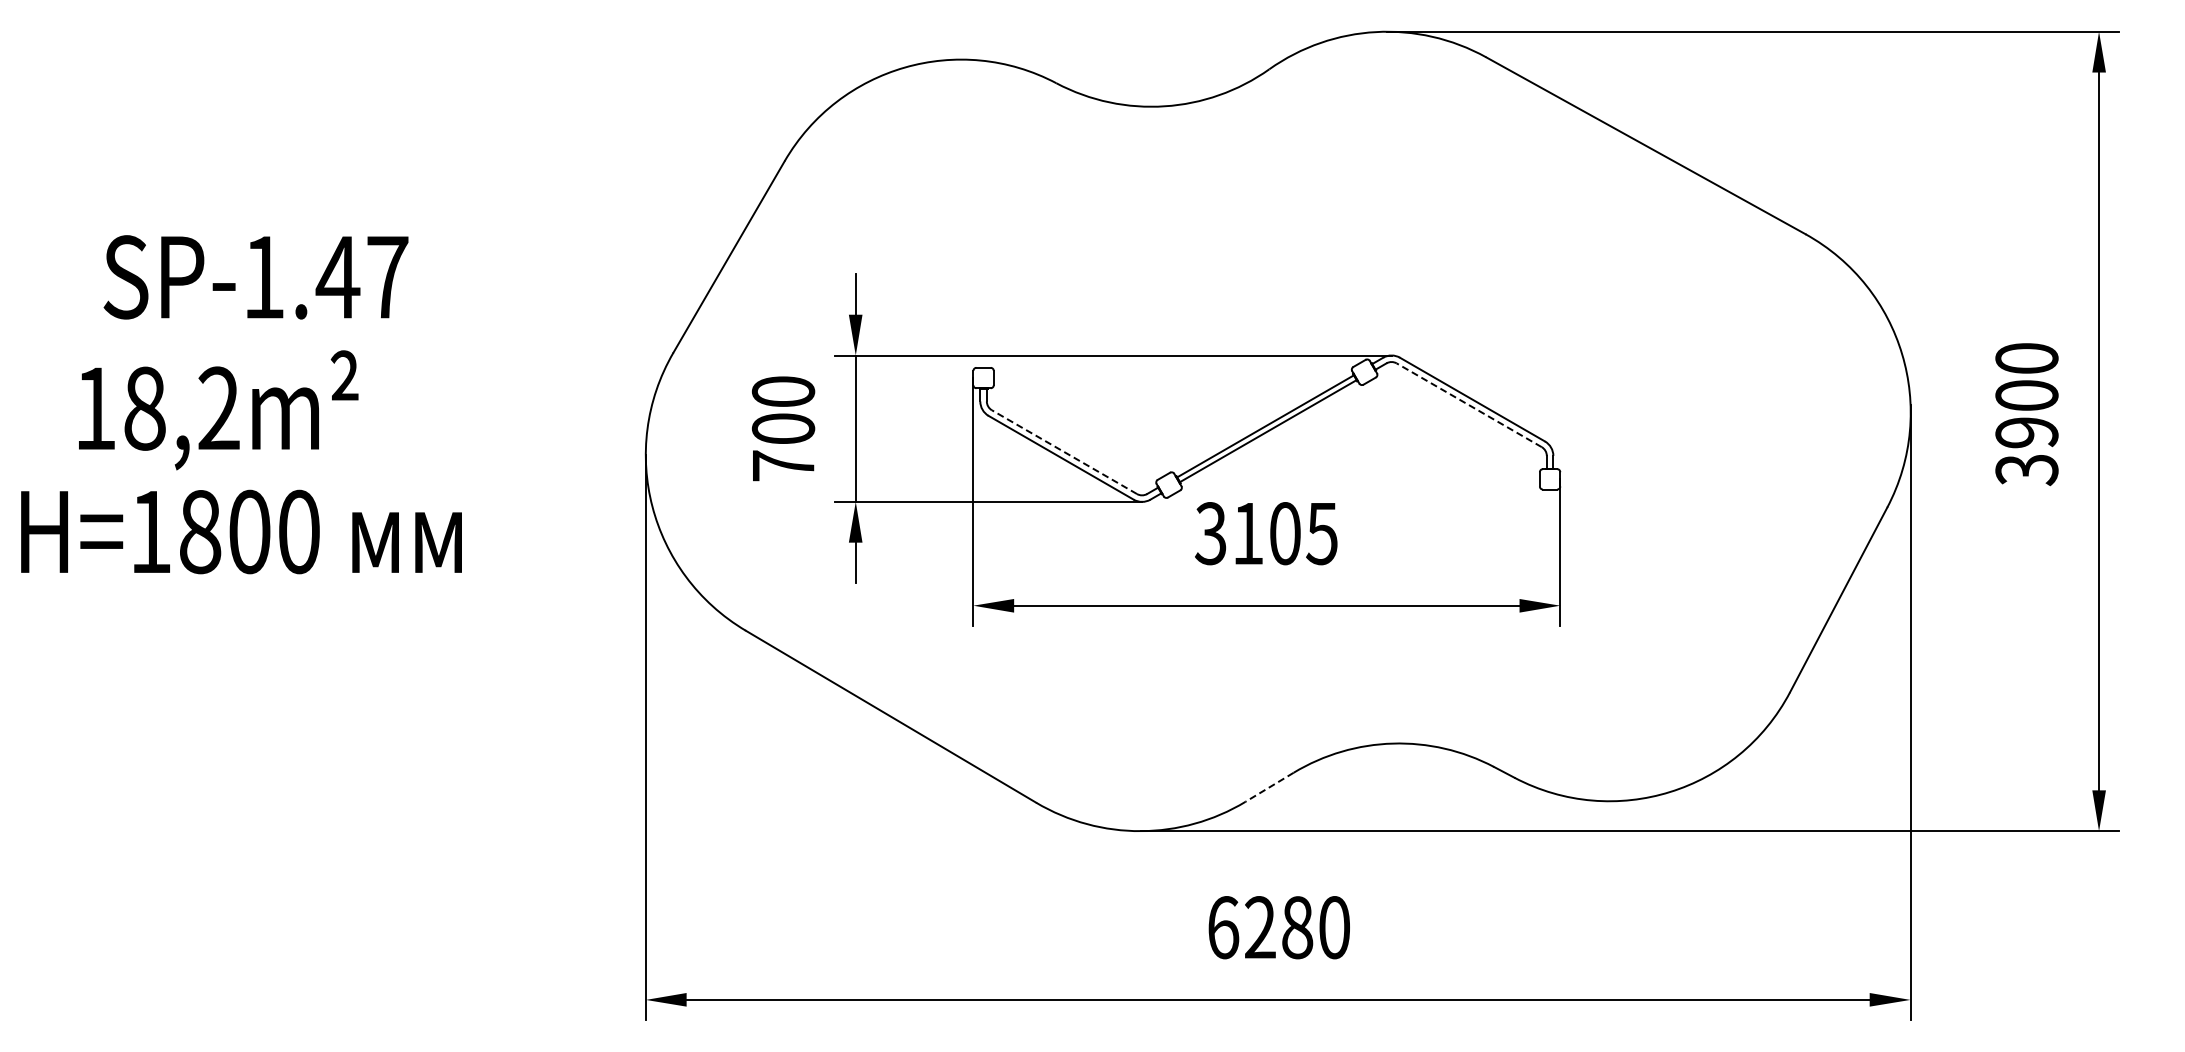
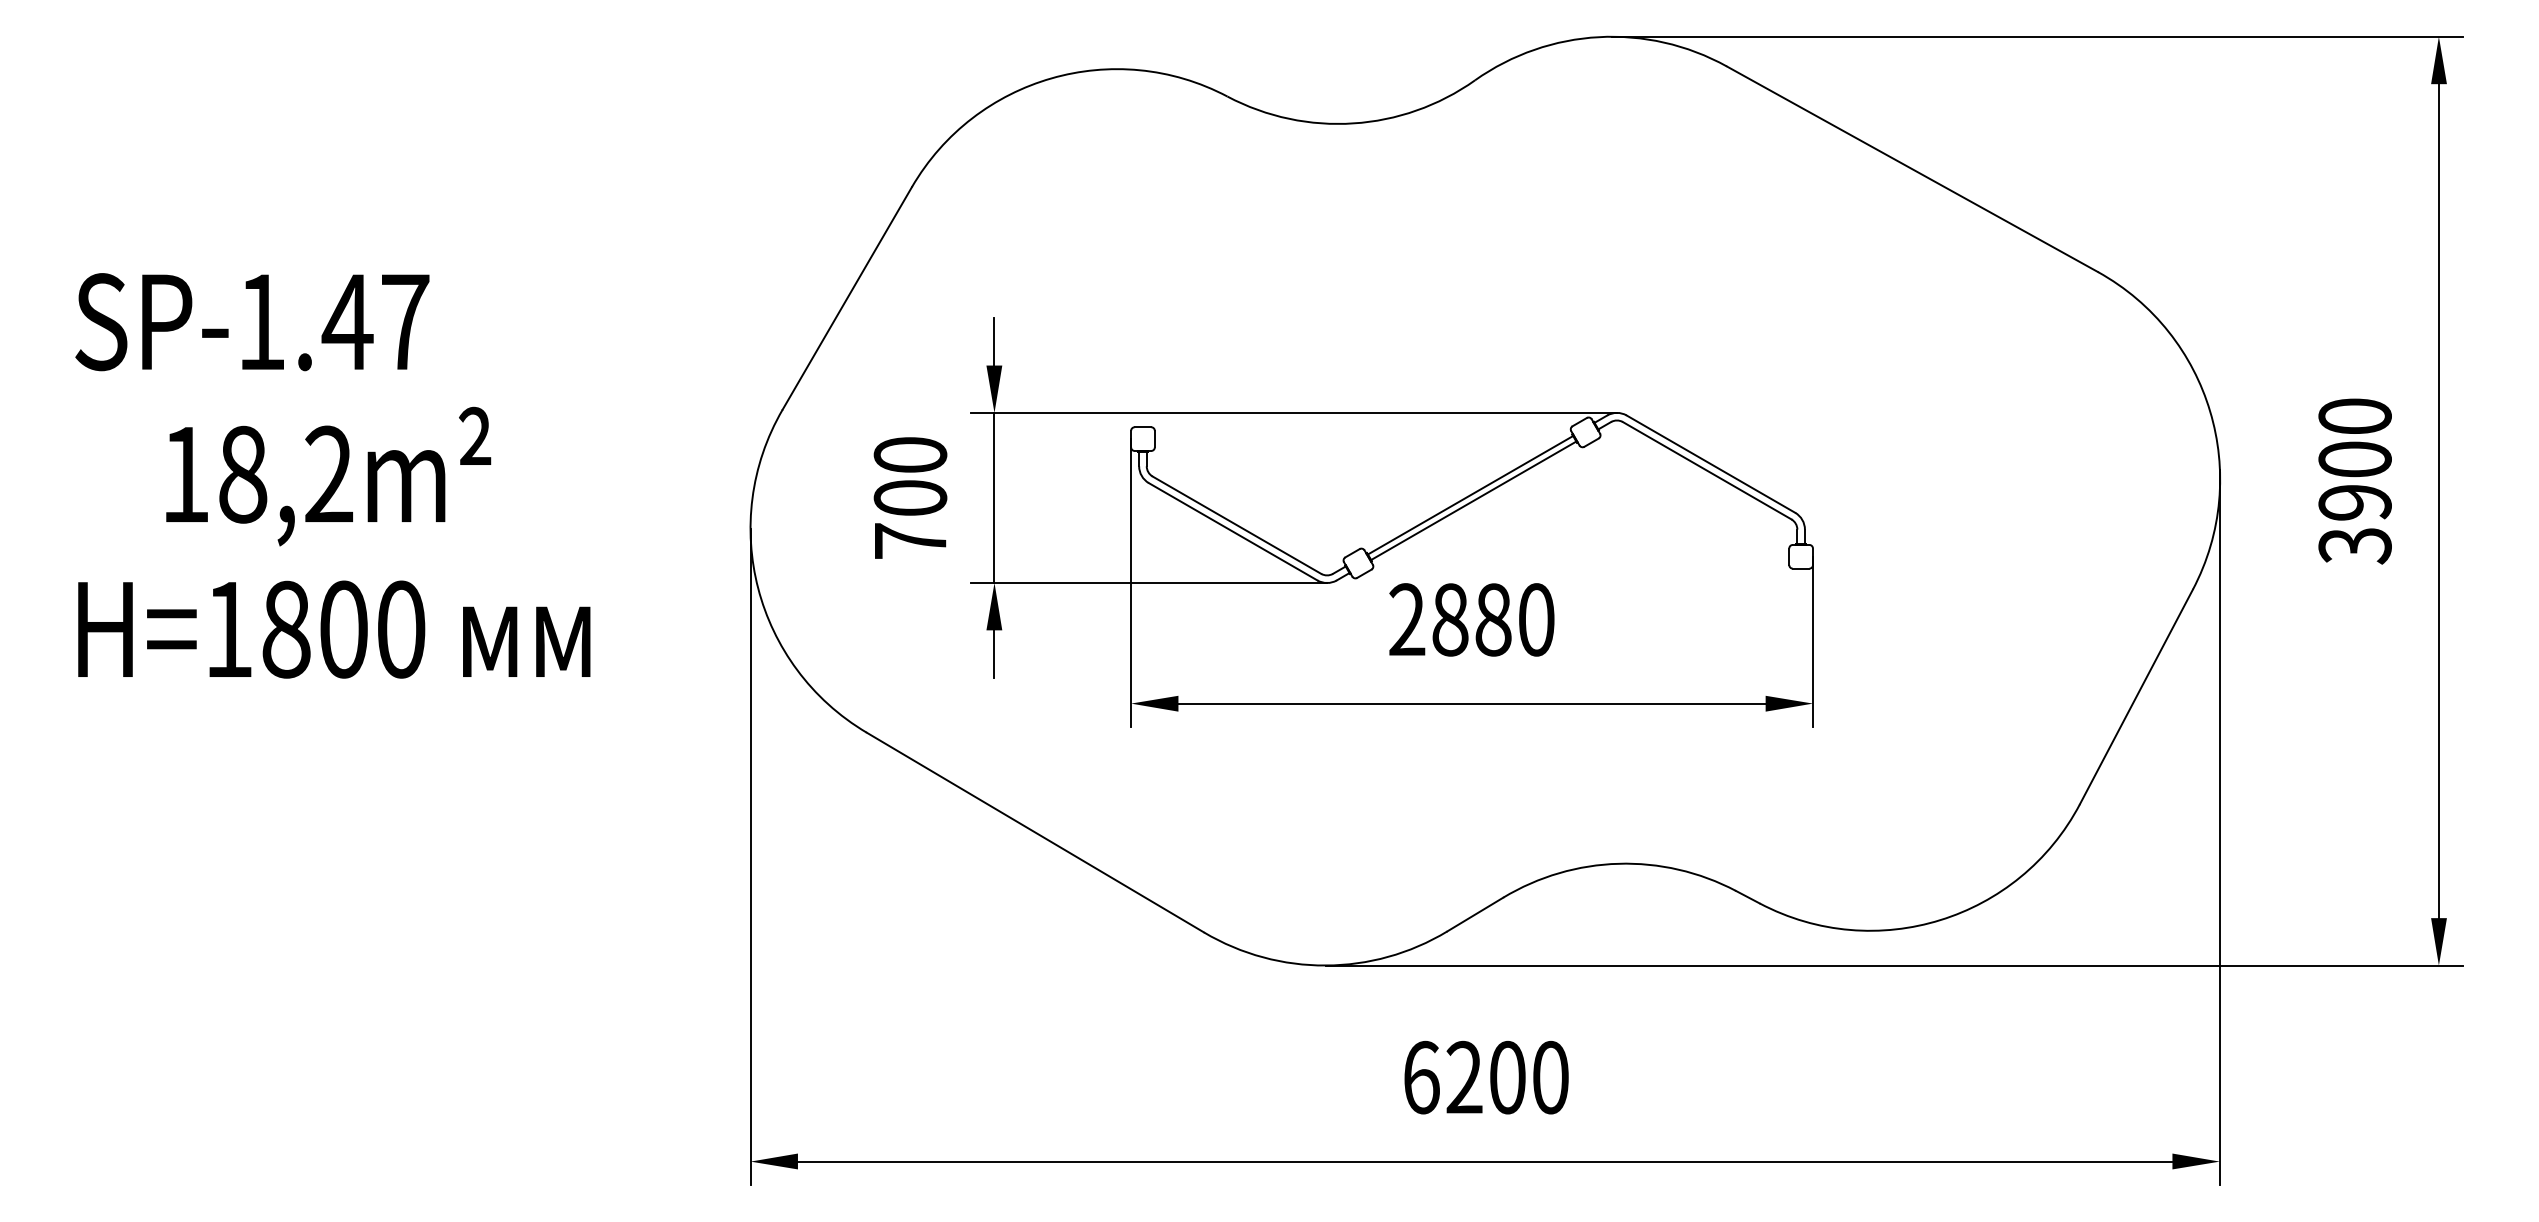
text: (255, 277) -> (251, 322), moved
line: (1469, 405) -> (1707, 471), dashed -> solid
text: (218, 410) -> (328, 476), moved
line: (1064, 452) -> (1236, 525), dashed -> solid
text: (241, 531) -> (334, 629), moved
text: (1266, 533) -> (1471, 619), 3105 -> 2880
line: (1269, 787) -> (1475, 914), dashed -> solid
text: (1297, 927) -> (1507, 1077), 6280 -> 6200

